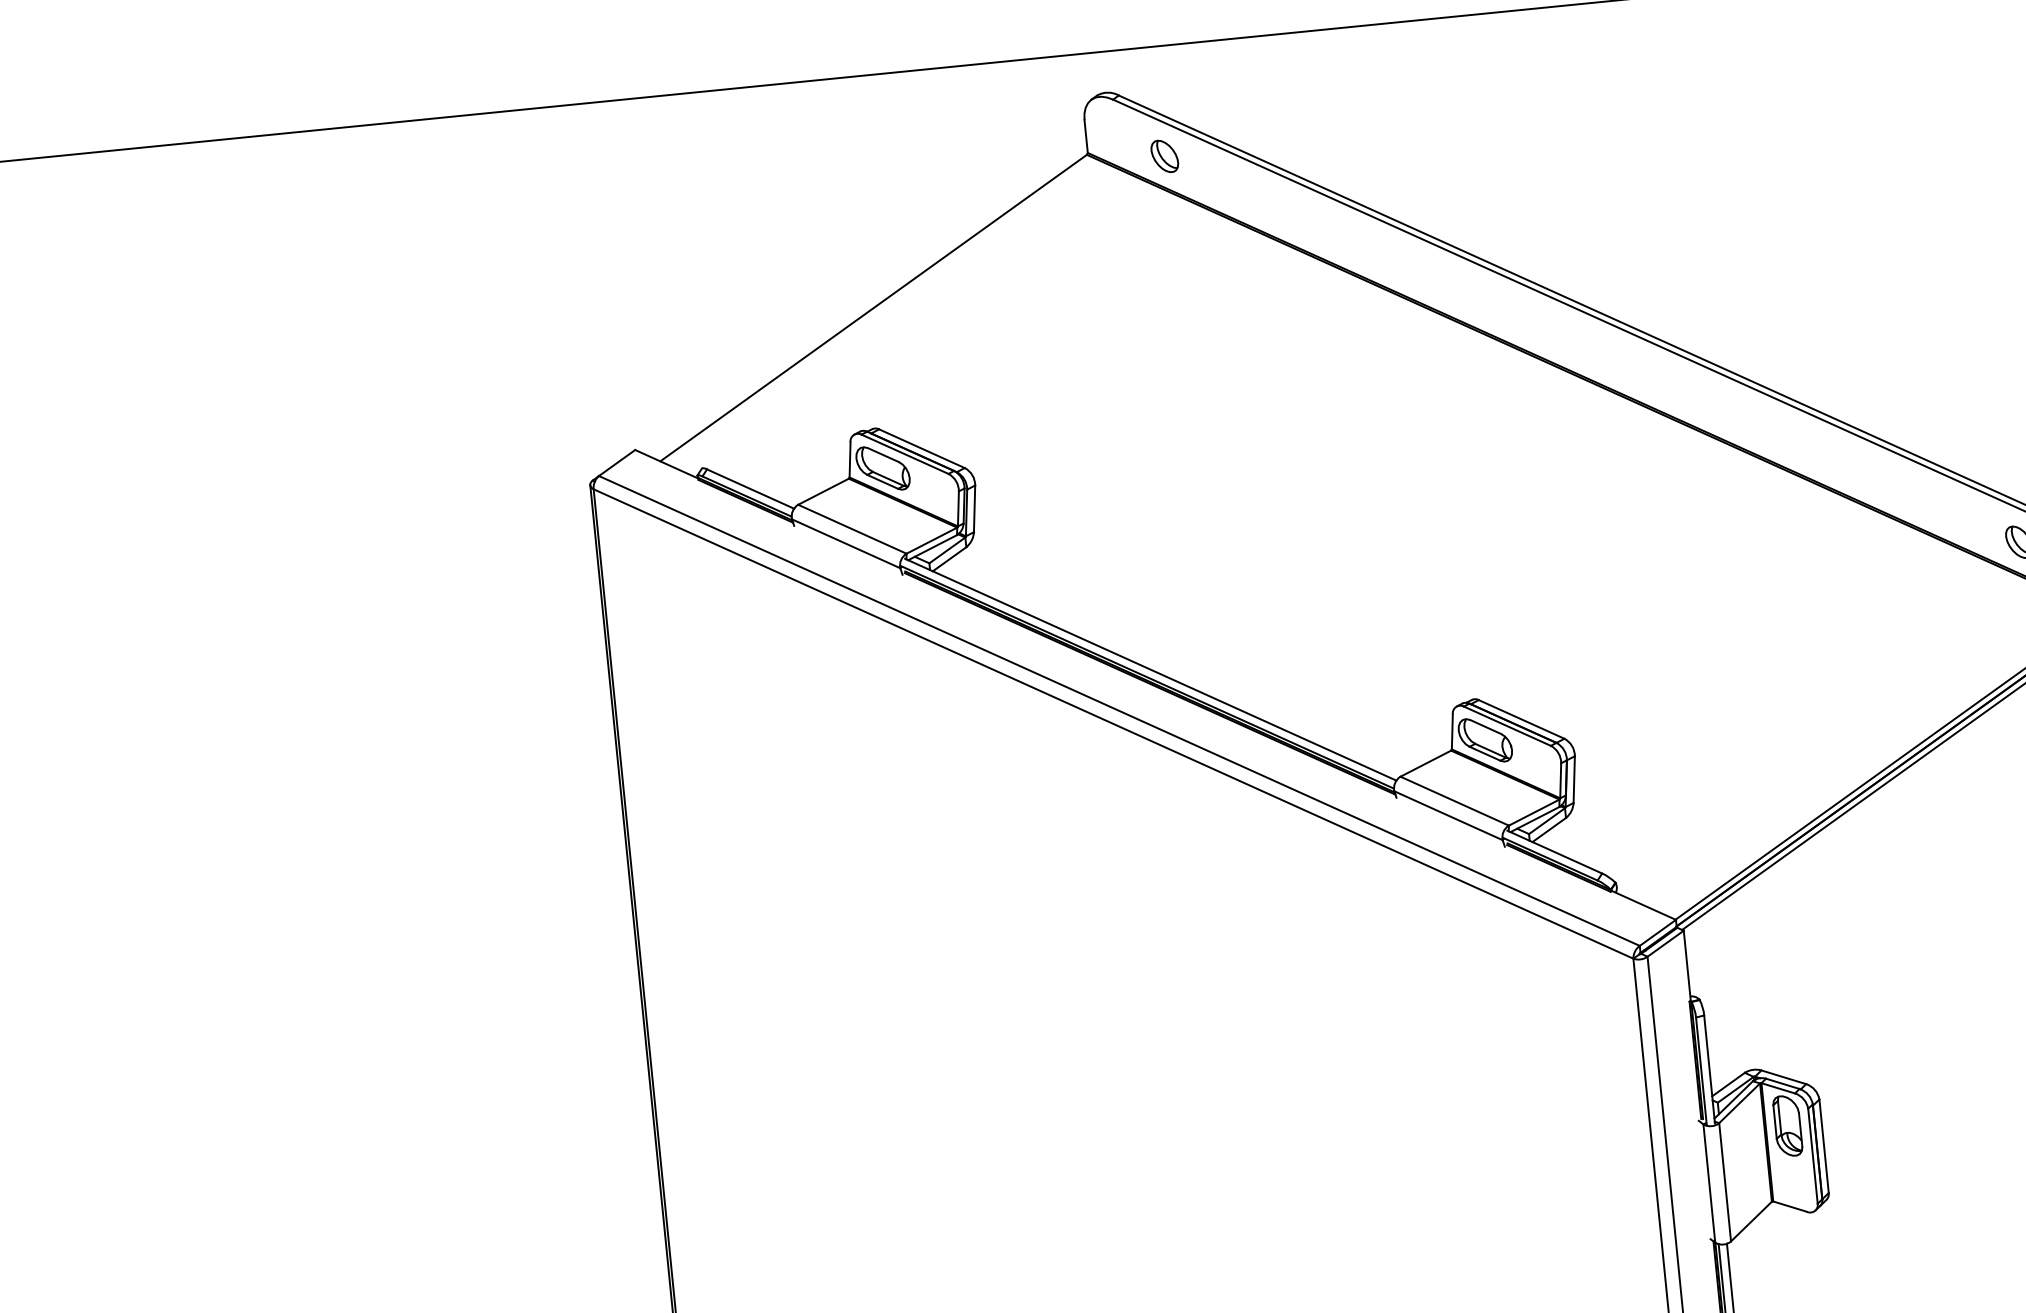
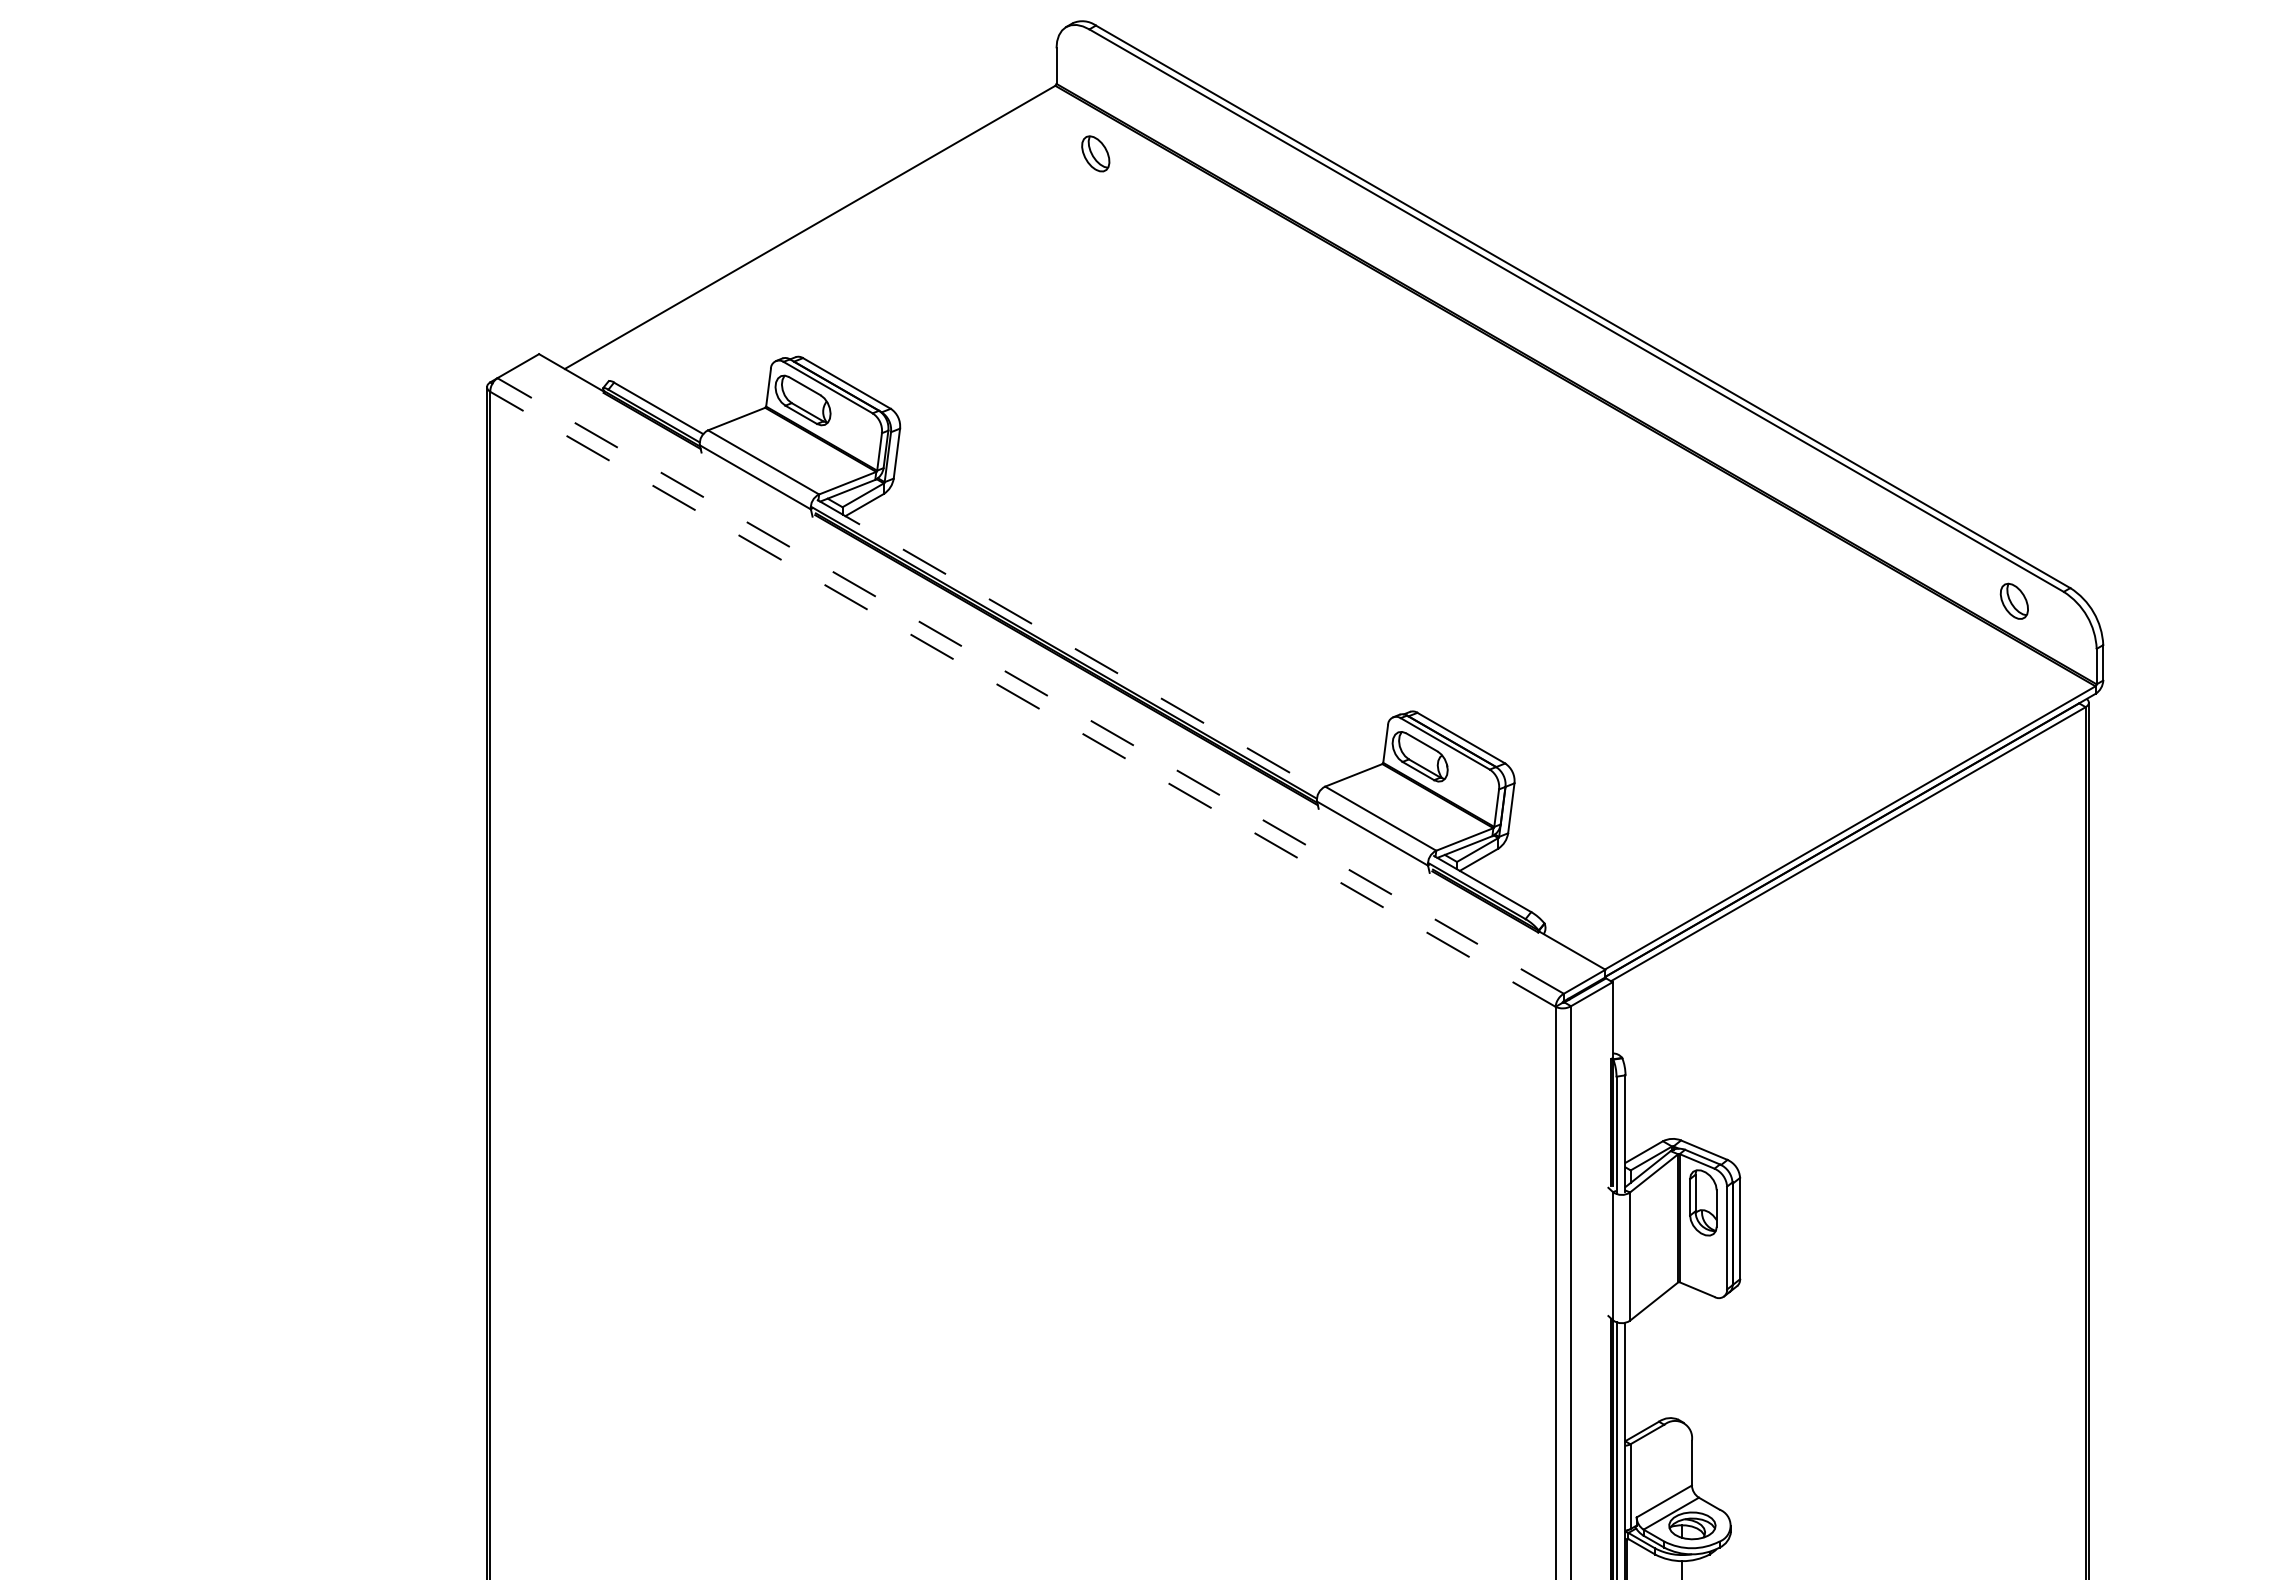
part: (1164, 156) -> (1095, 153), moved
line: (1150, 670) -> (1068, 645), solid -> dashed
line: (1119, 710) -> (1030, 685), solid -> dashed
line: (1113, 724) -> (1022, 699), solid -> dashed

